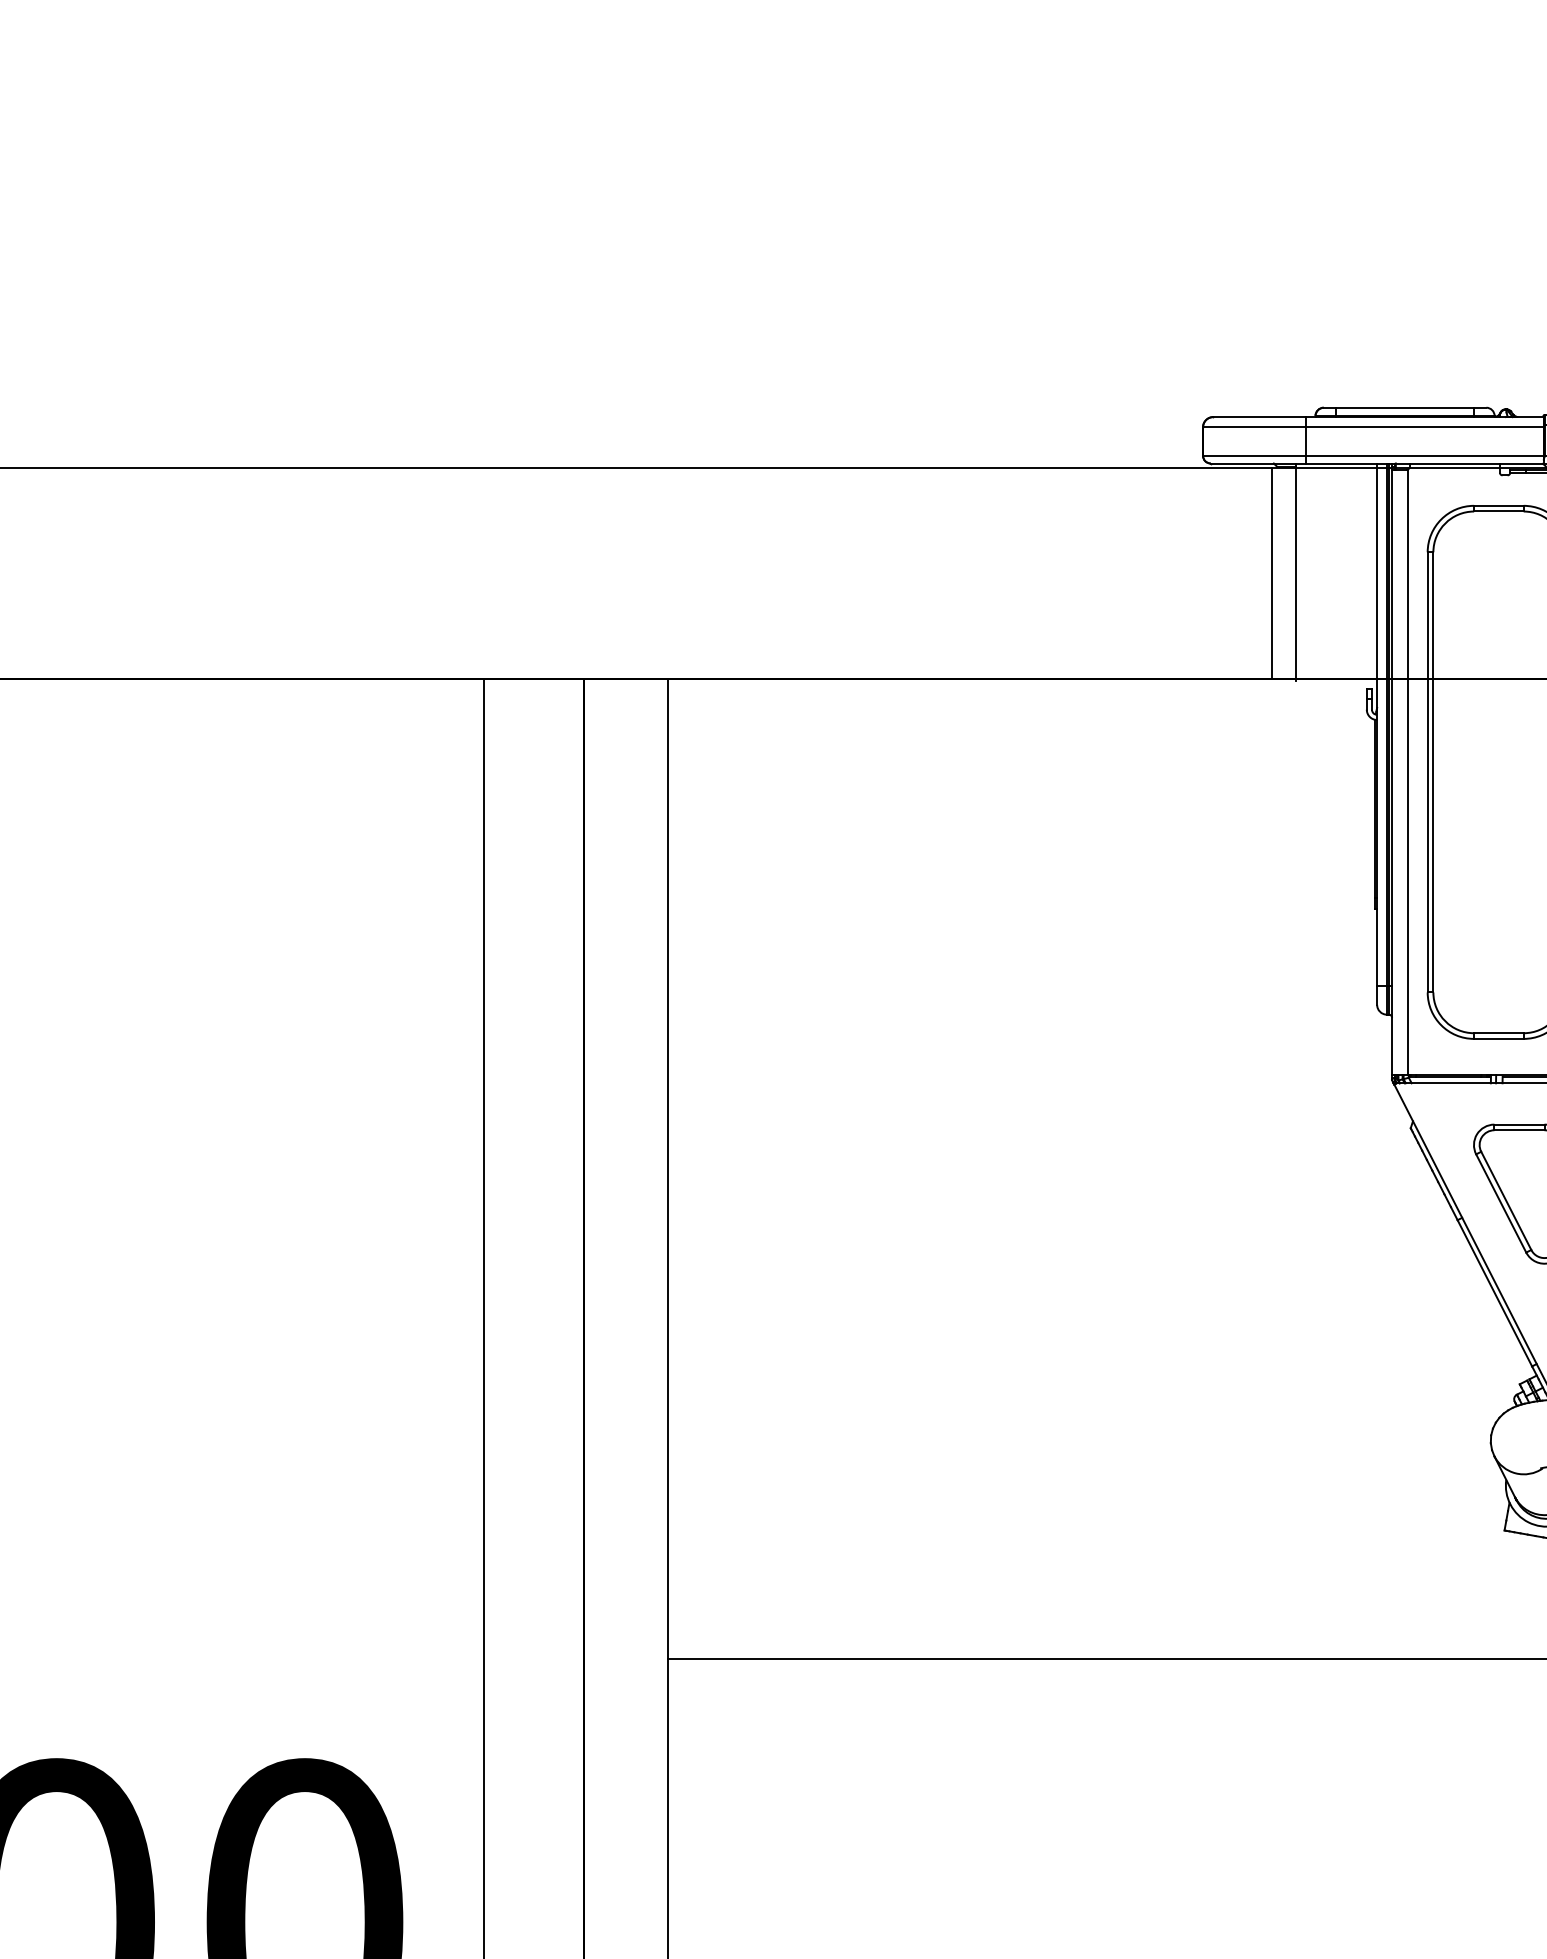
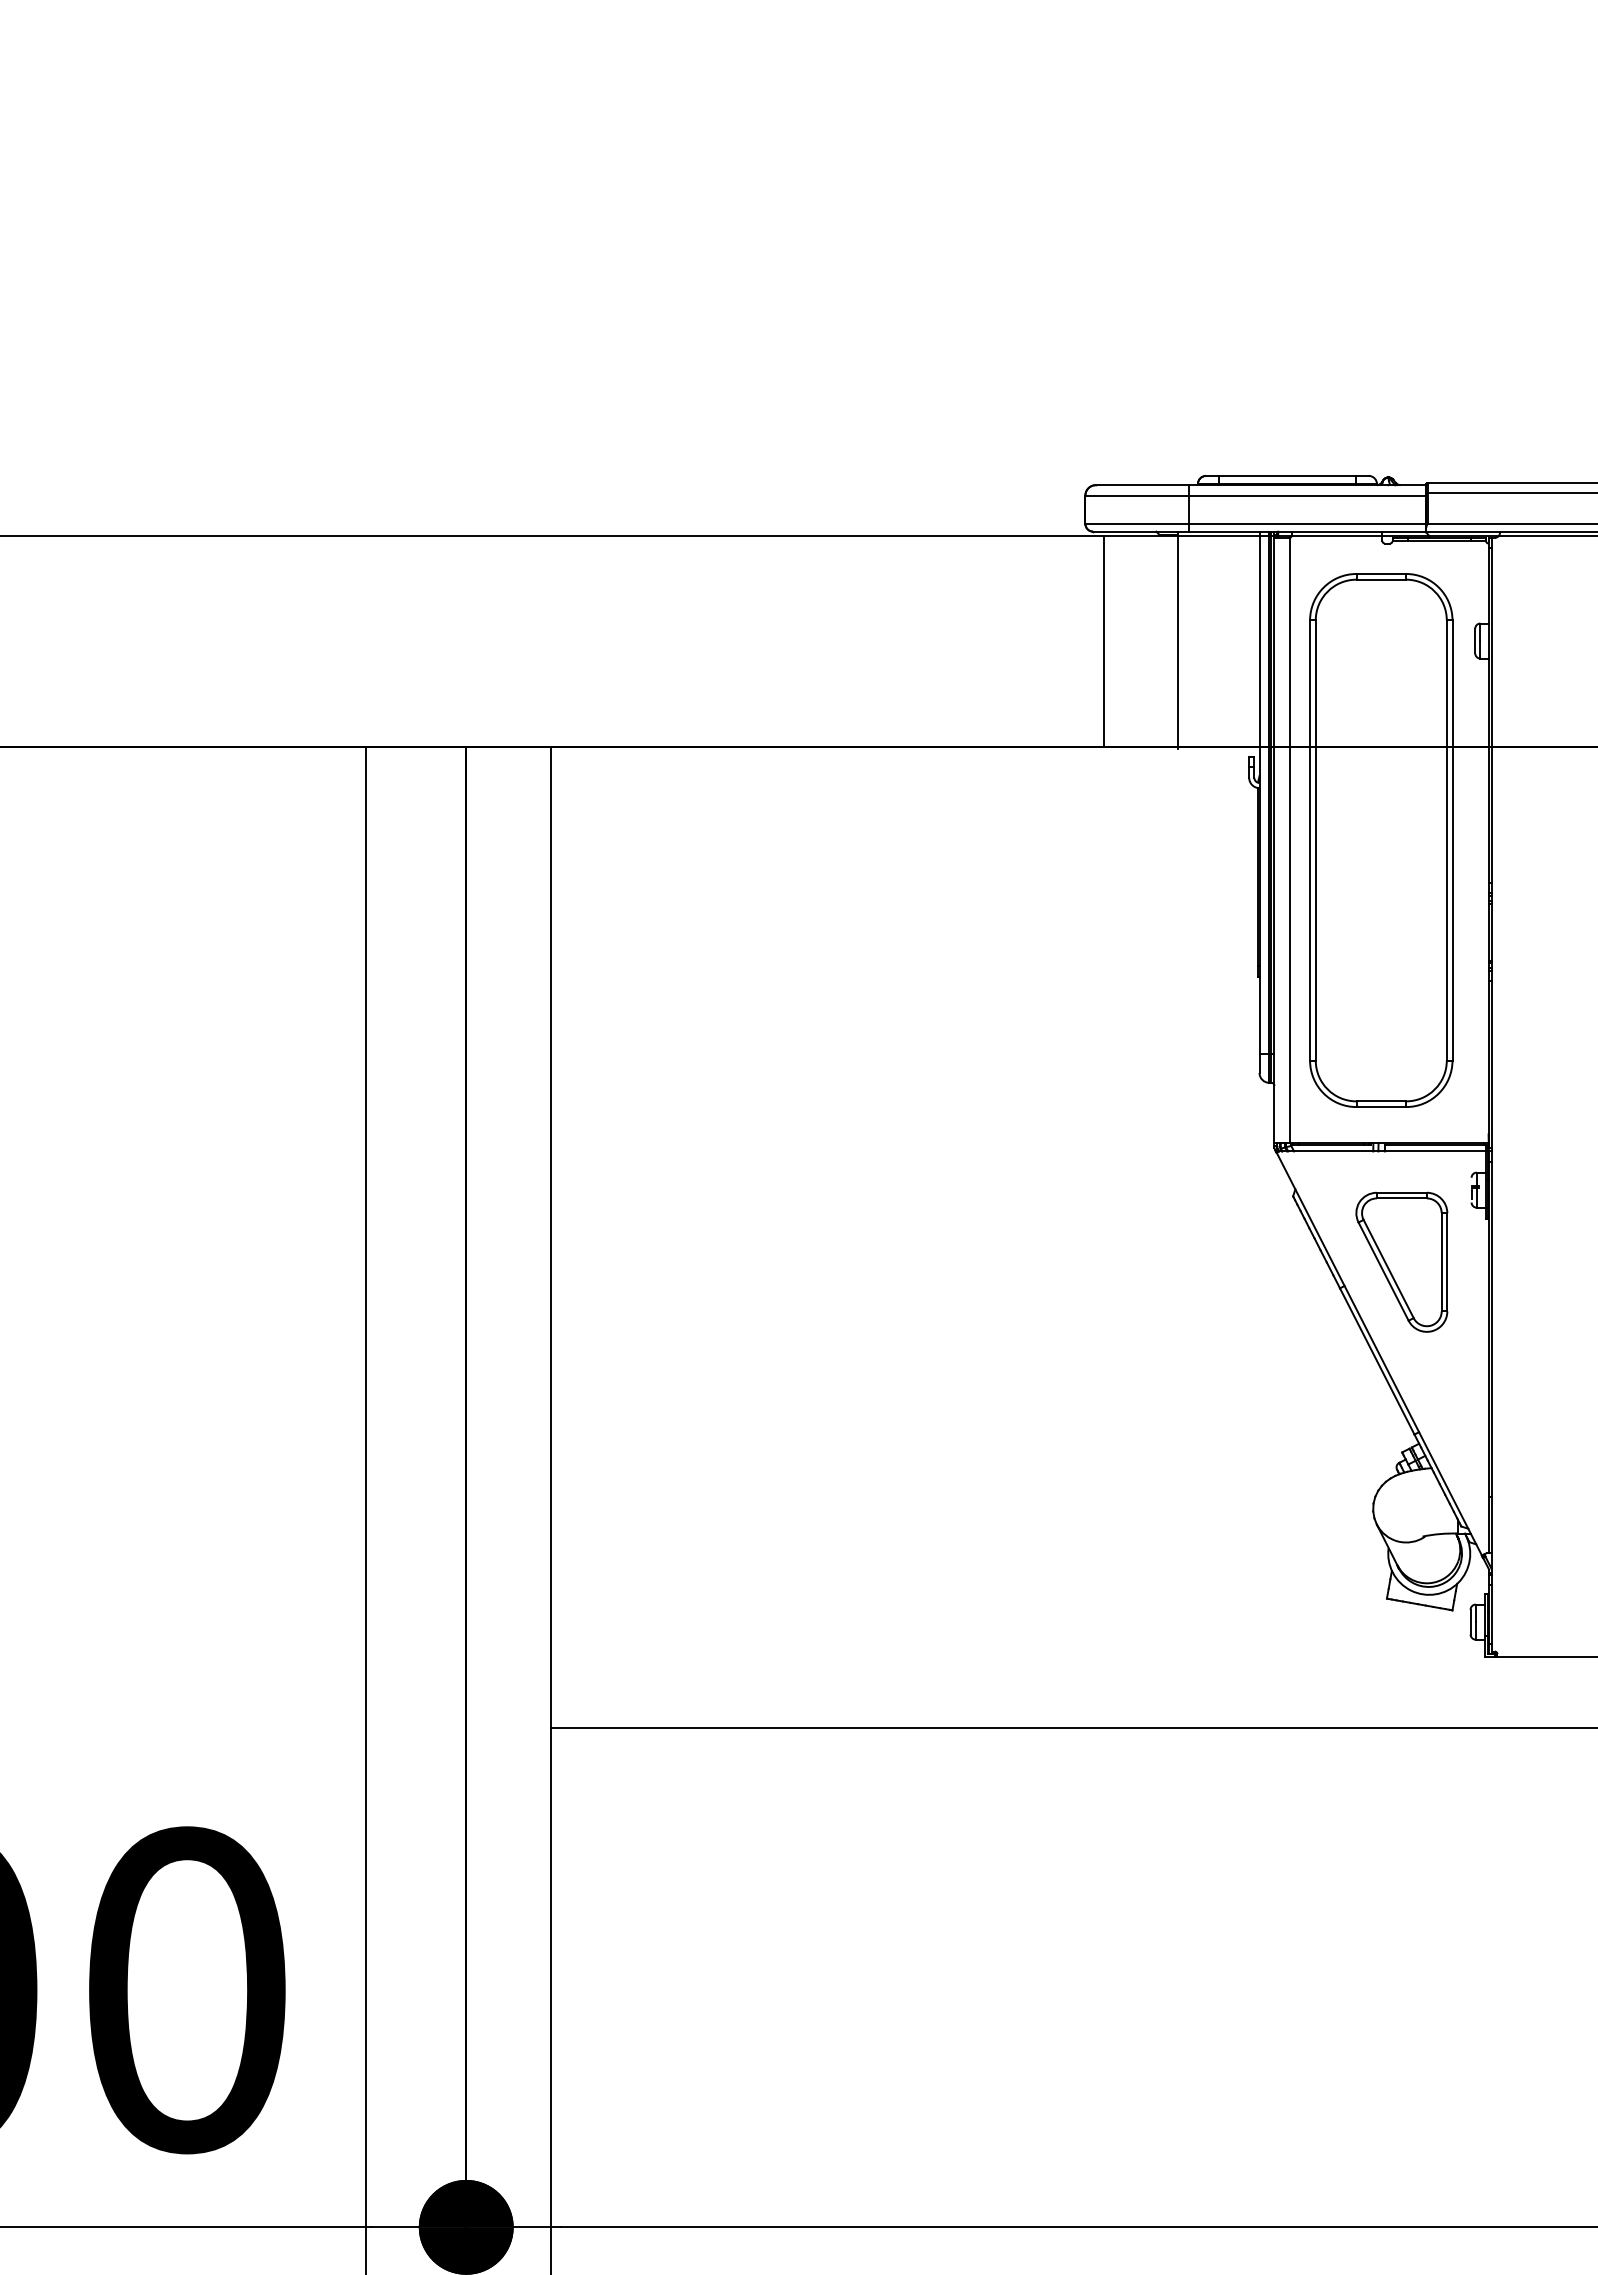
line: (1272, 573) -> (1104, 641), moved

